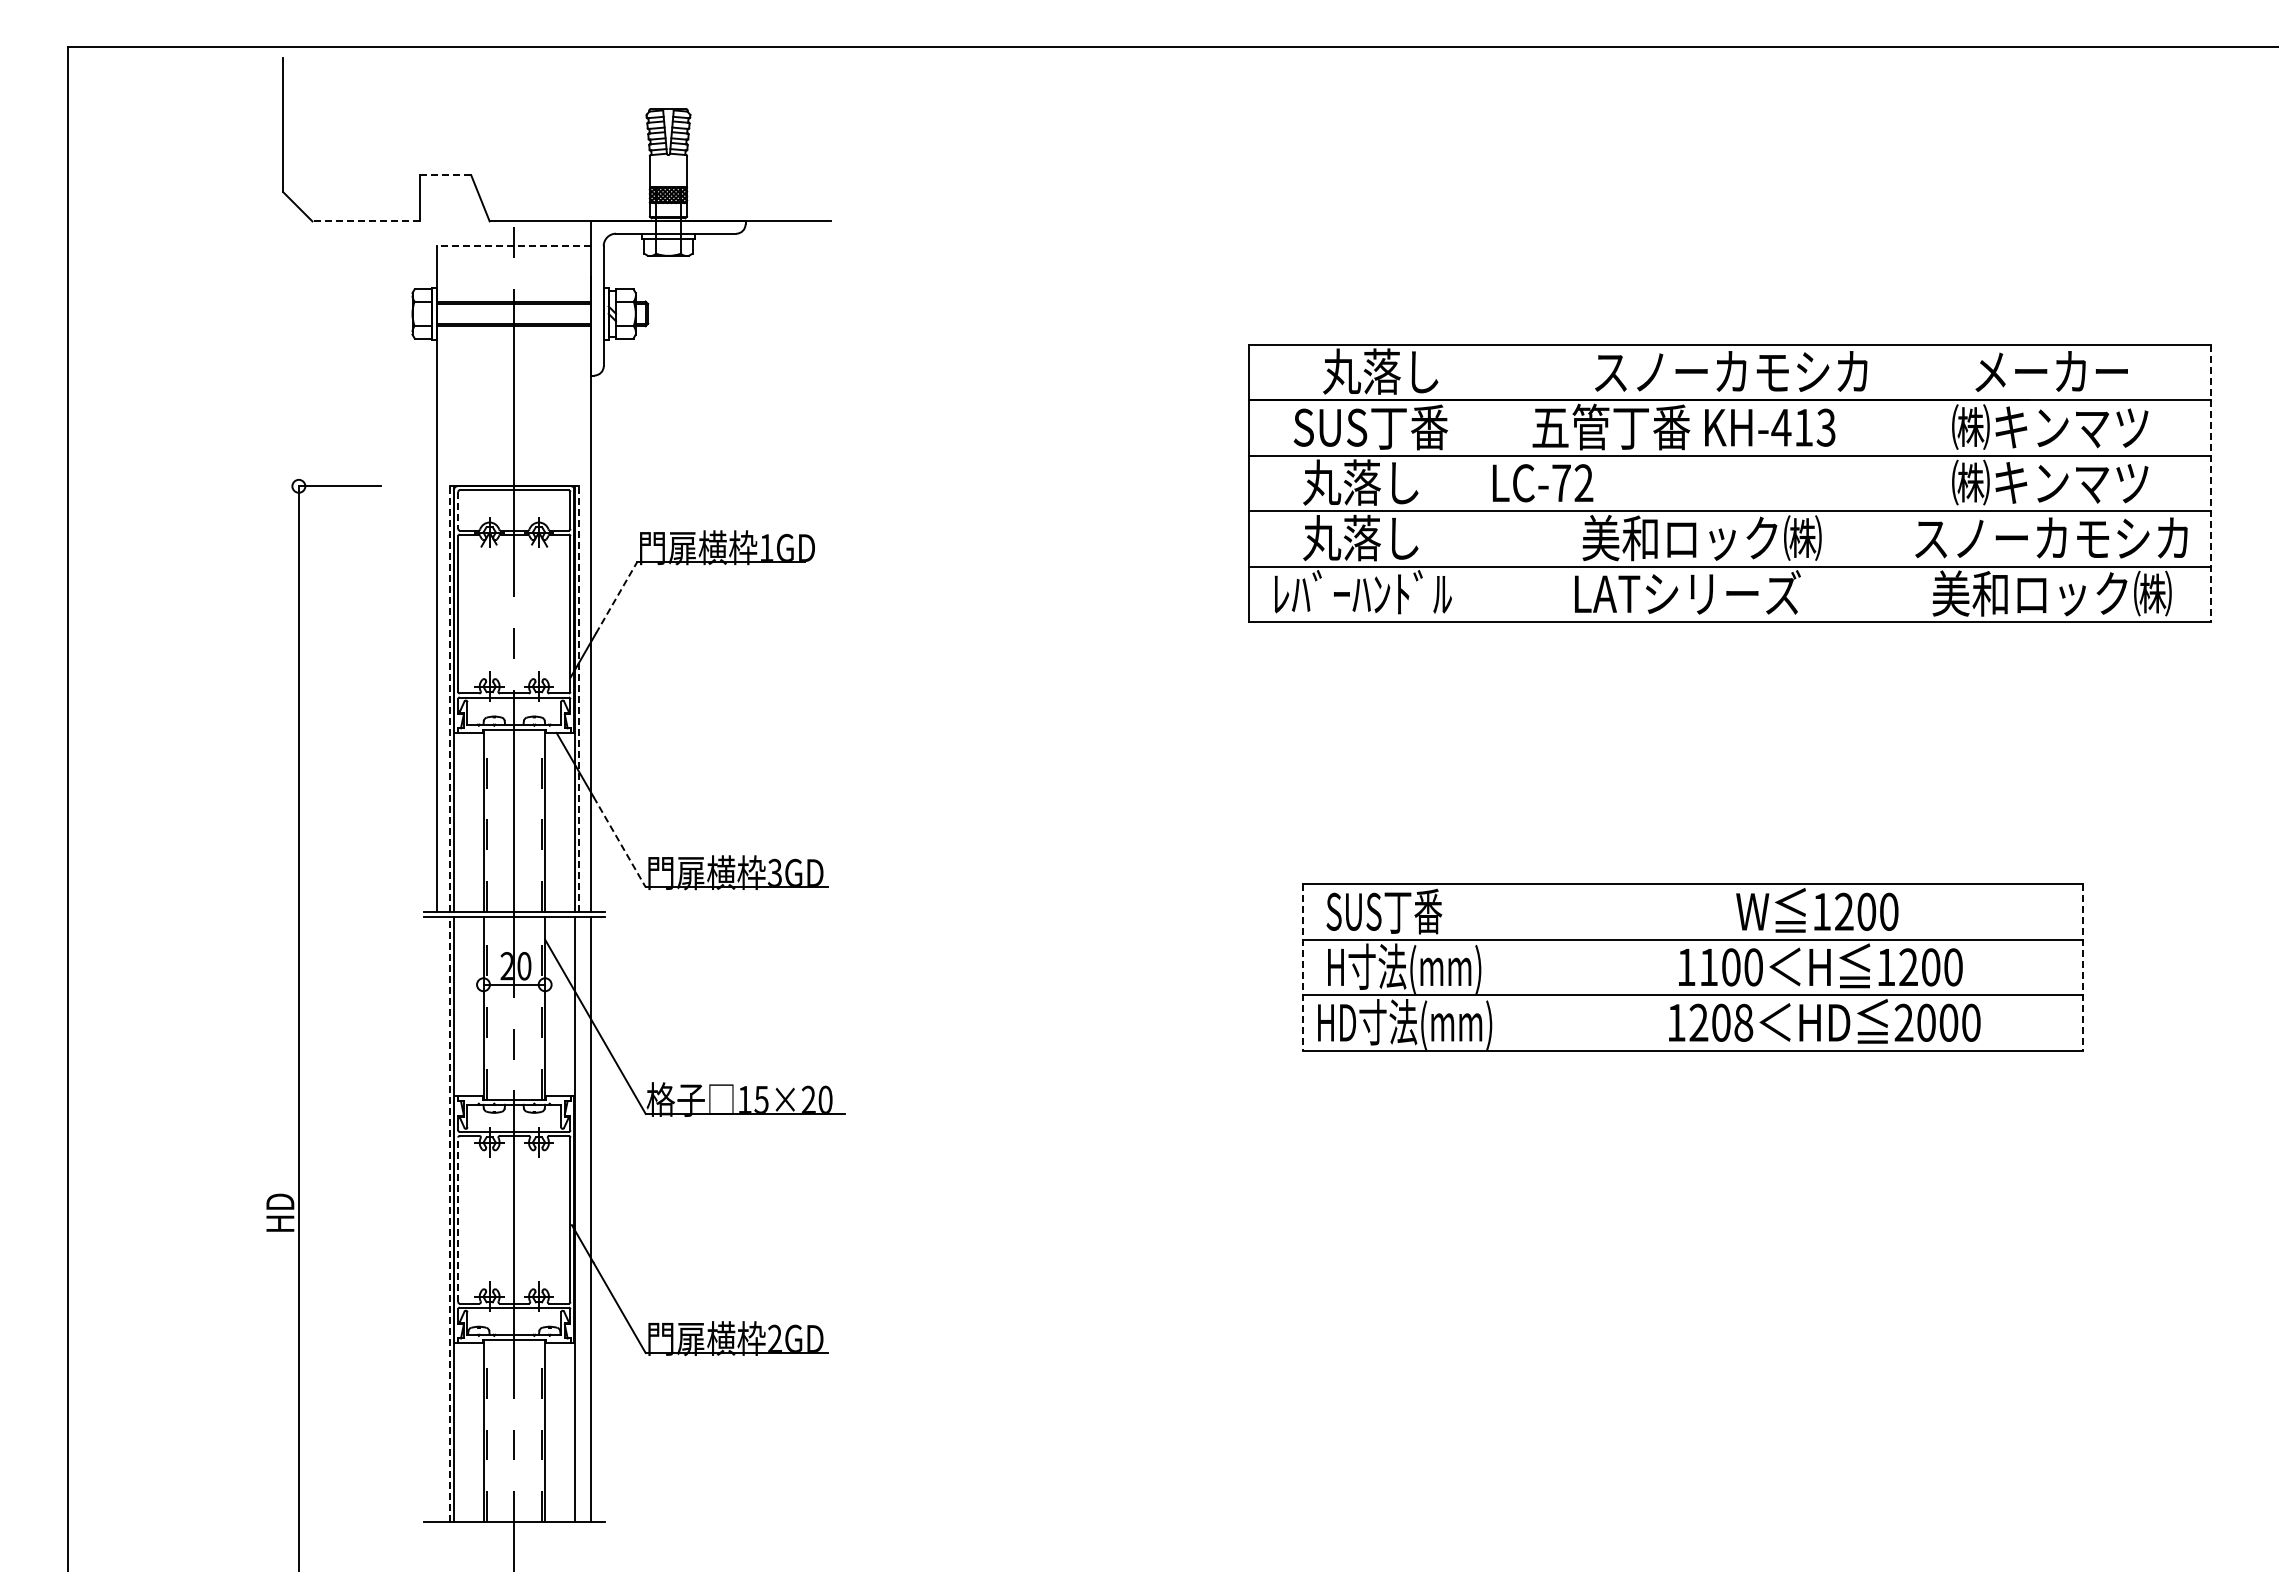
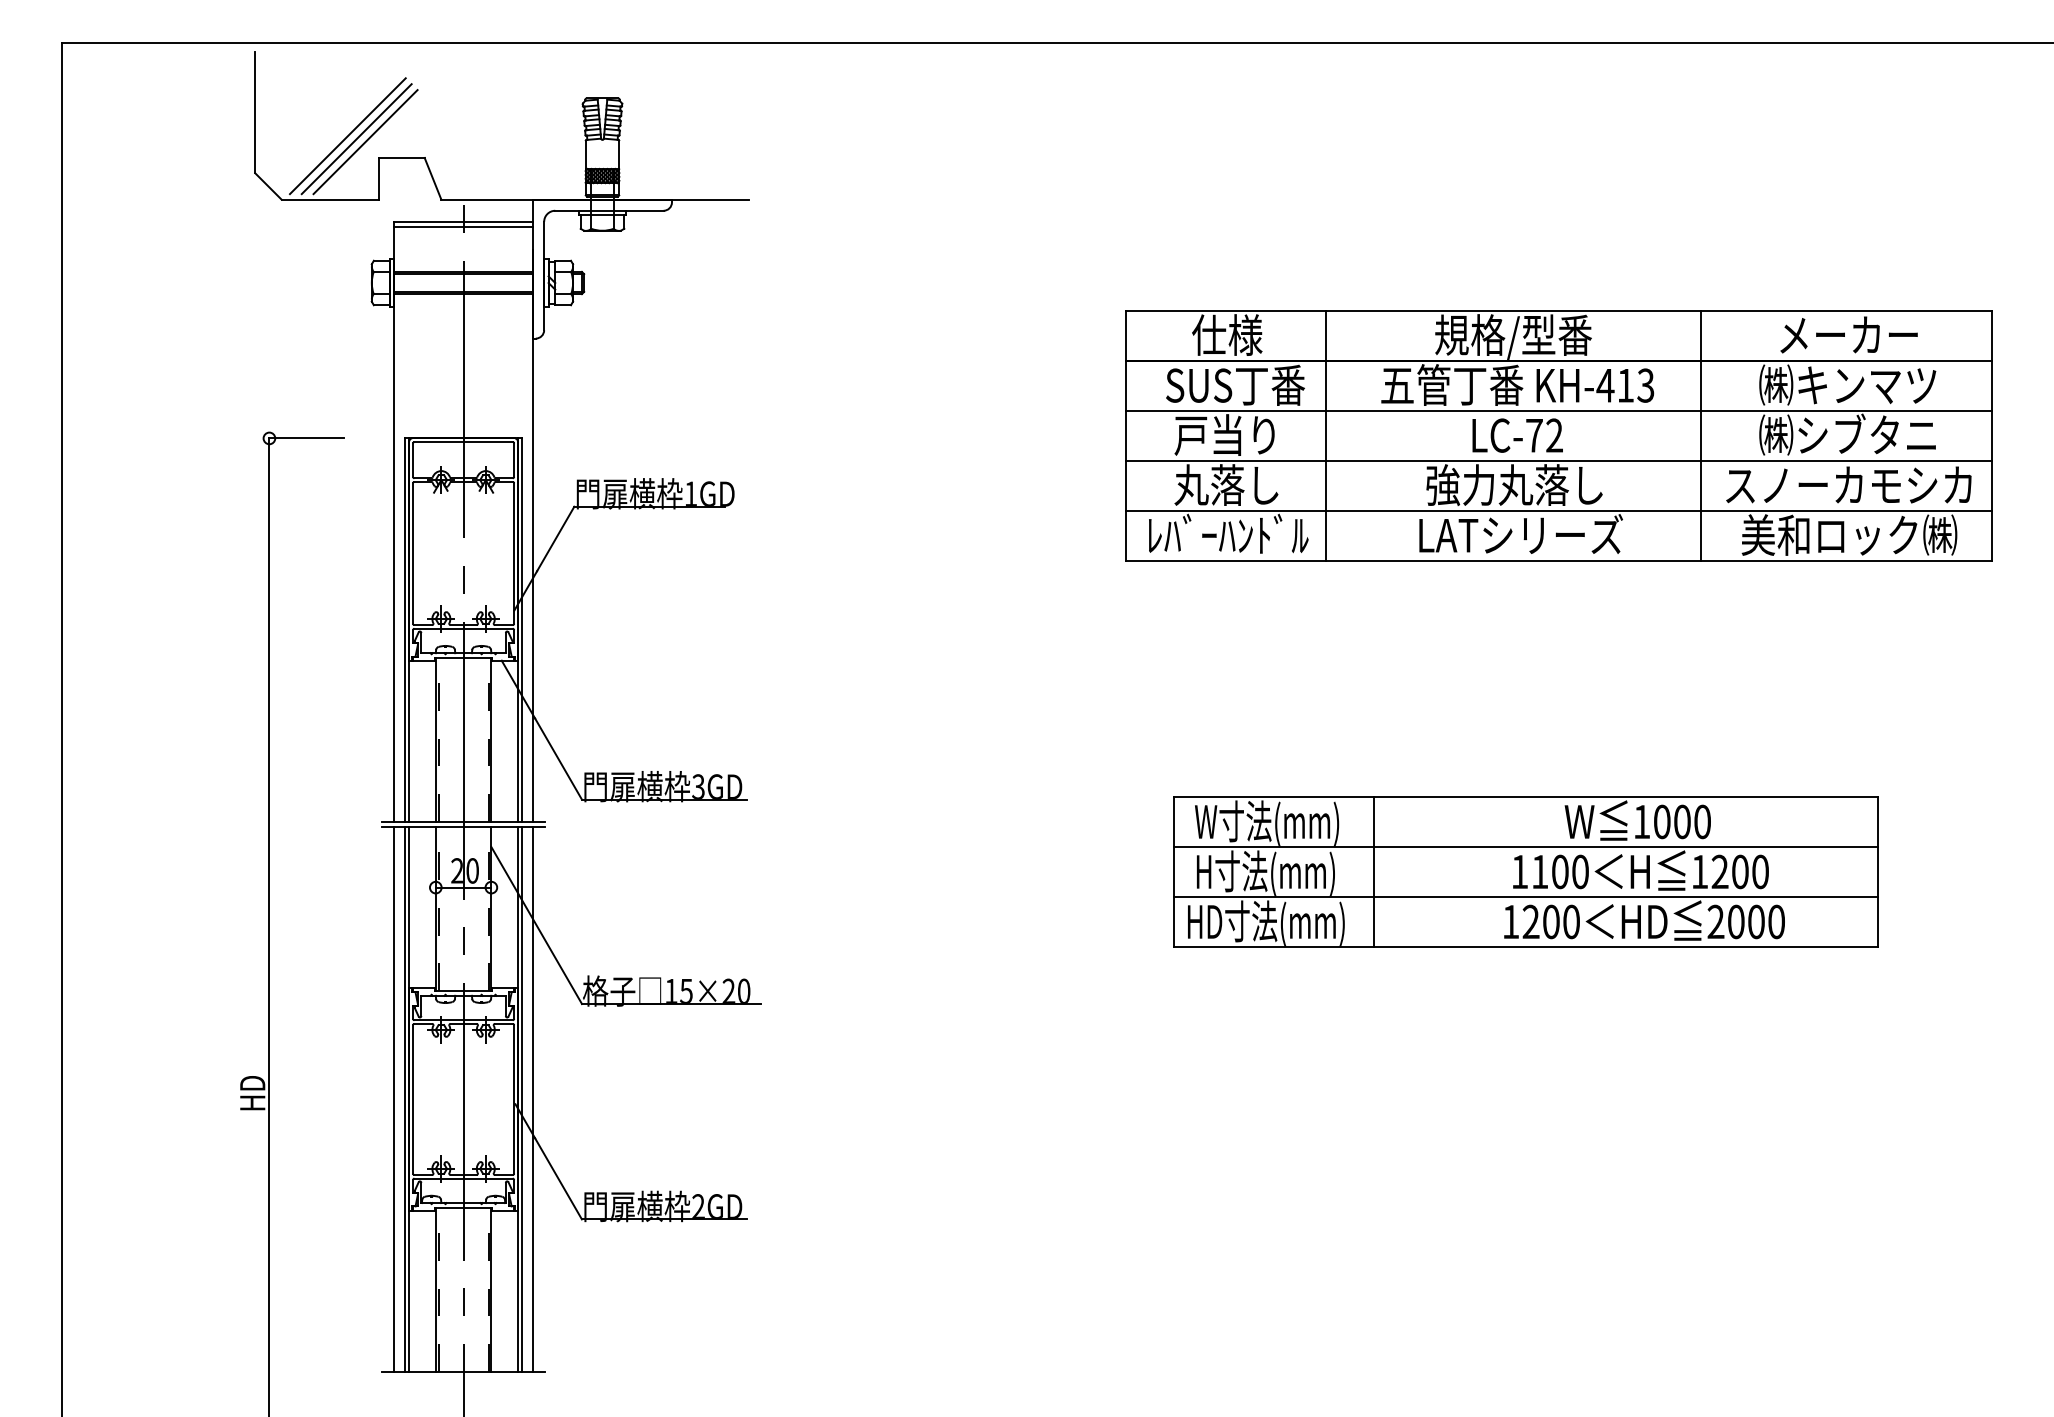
line: (385, 150) -> (347, 135), added
line: (395, 154) -> (356, 139), added
line: (405, 157) -> (365, 142), added
line: (445, 175) -> (401, 158), dashed -> solid
line: (366, 221) -> (330, 199), dashed -> solid
line: (513, 246) -> (462, 222), dashed -> solid
line: (514, 252) -> (463, 227), added
text: (1380, 371) -> (1244, 334), 丸落し -> 仕様
text: (1729, 373) -> (1558, 336), スノーカモシカ -> 規格/型番
text: (2071, 480) -> (1866, 433), ㈱キンマツ -> ㈱シブタニ
text: (1360, 482) -> (1226, 434), 丸落し -> 戸当り
line: (1470, 483) -> (1325, 435), added
text: (1543, 483) -> (1518, 435), moved
line: (1886, 483) -> (1700, 435), added
line: (2210, 483) -> (1992, 435), dashed -> solid
line: (458, 510) -> (413, 460), dashed -> solid
text: (1701, 537) -> (1533, 484), 美和ロック㈱ -> 強力丸落し
line: (616, 597) -> (555, 538), dashed -> solid
line: (449, 699) -> (405, 630), dashed -> solid
line: (579, 699) -> (522, 630), dashed -> solid
line: (619, 842) -> (558, 759), dashed -> solid
text: (1844, 911) -> (1662, 821), 1200 -> 1000
text: (1405, 913) -> (1266, 823), SUS丁番 -> W寸法(mm)
line: (1302, 967) -> (1173, 872), dashed -> solid
line: (1524, 967) -> (1373, 872), added
line: (2083, 967) -> (1877, 872), dashed -> solid
text: (1743, 1022) -> (1571, 921), 1208 -> 1200
line: (437, 1219) -> (394, 1099), added
line: (449, 1219) -> (405, 1099), dashed -> solid
line: (458, 1219) -> (413, 1099), dashed -> solid
line: (579, 1219) -> (522, 1099), added

